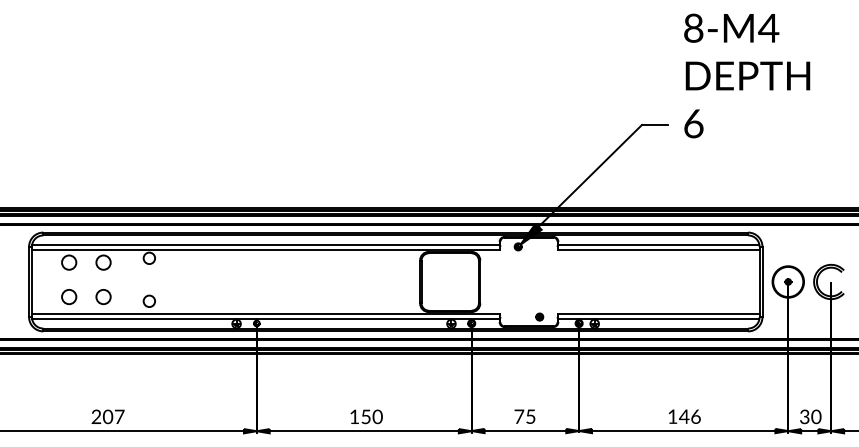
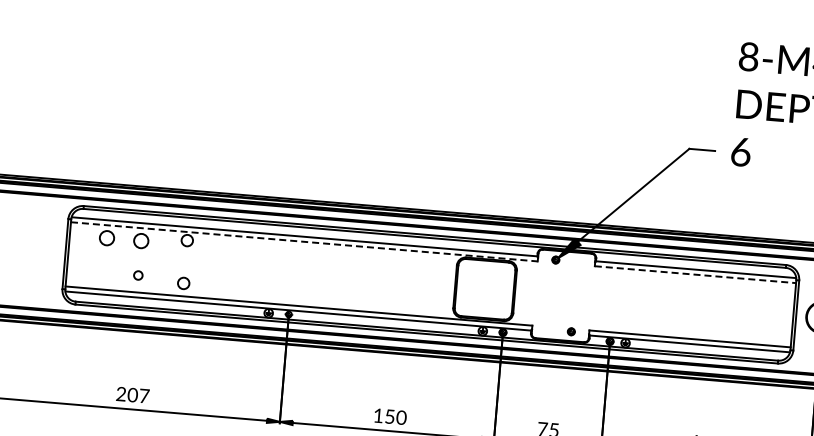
line: (266, 249) -> (304, 241), solid -> dashed
line: (658, 249) -> (695, 274), solid -> dashed
circle: (69, 297) -> (104, 272), removed
circle: (103, 297) -> (138, 275), size x0.6

